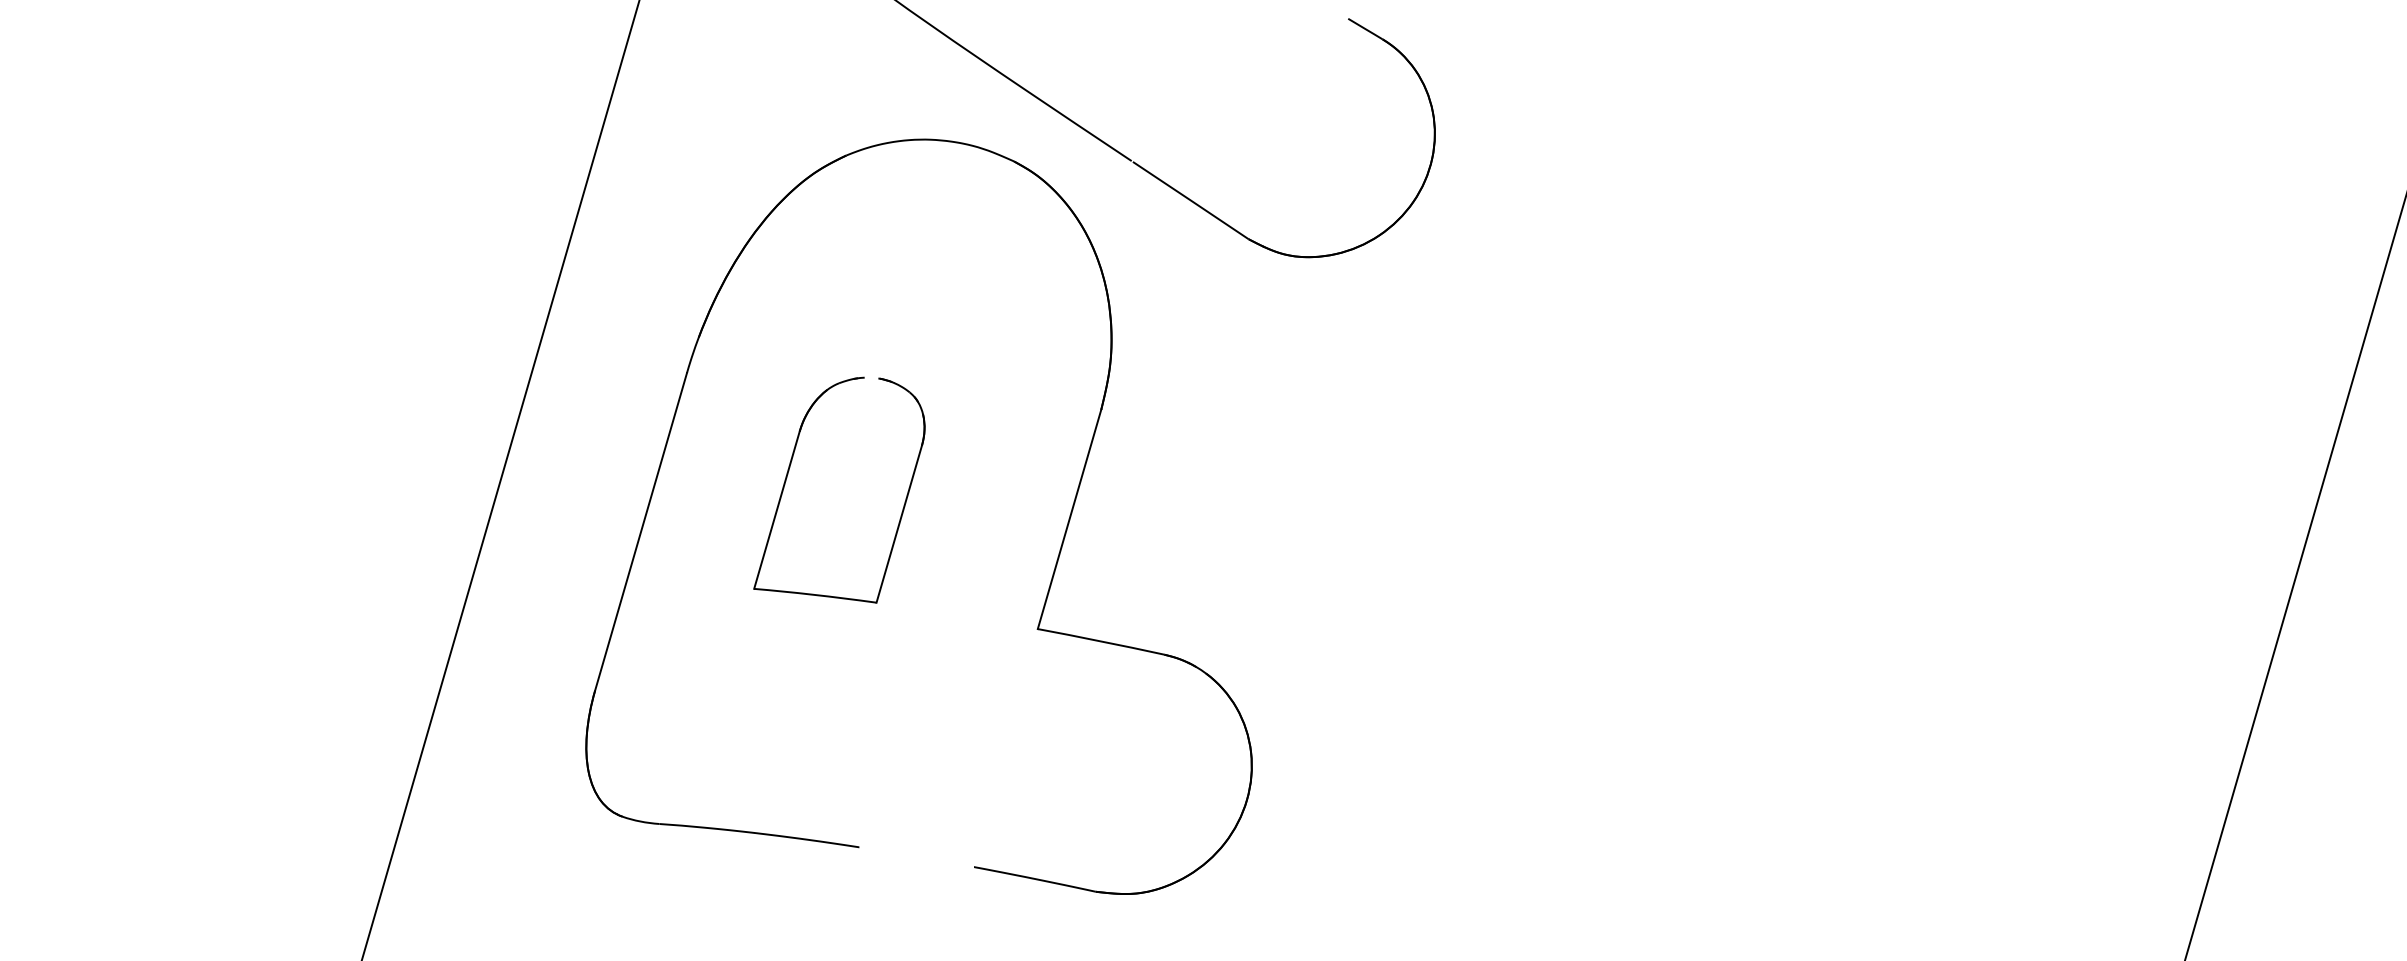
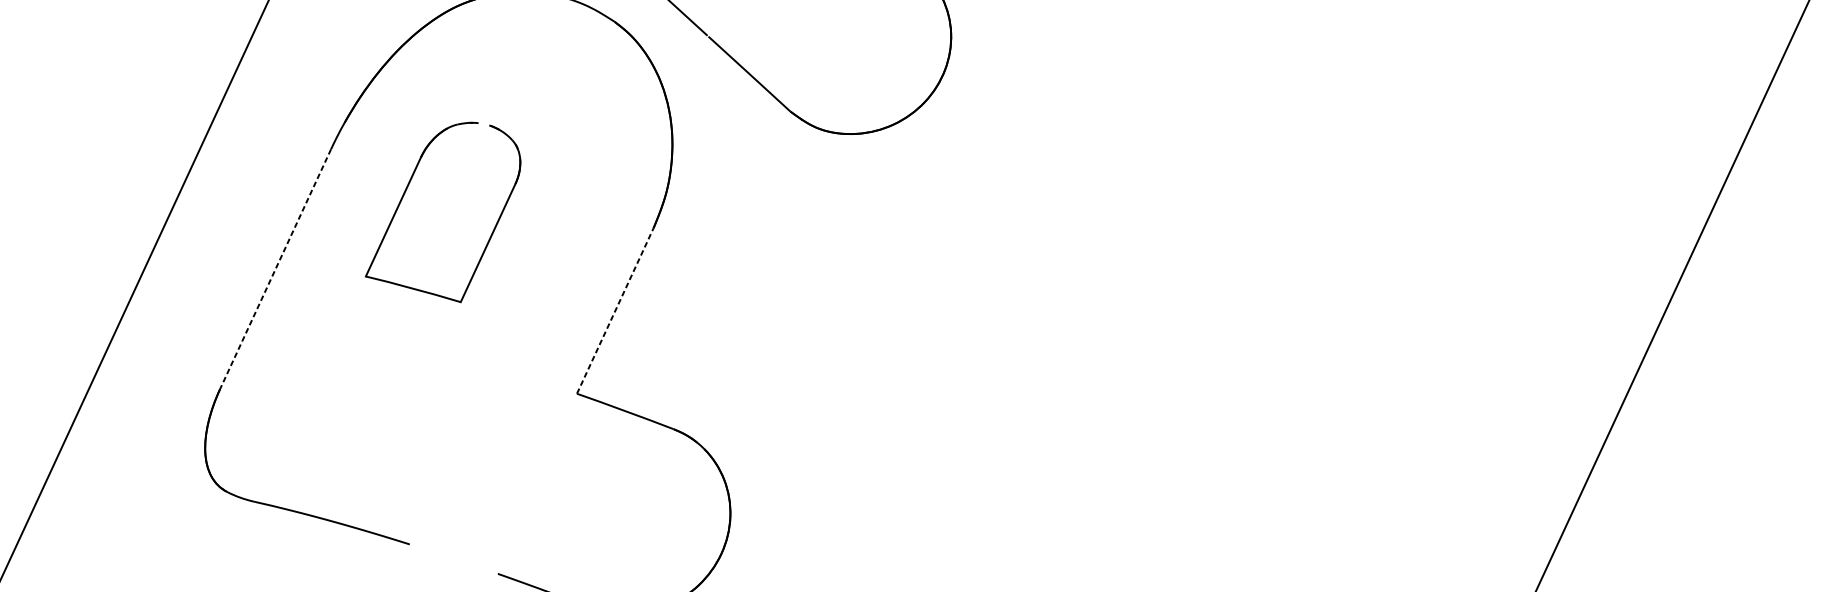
part: (789, 471) -> (407, 188), moved
line: (1069, 518) -> (615, 310), solid -> dashed
line: (640, 532) -> (275, 269), solid -> dashed

